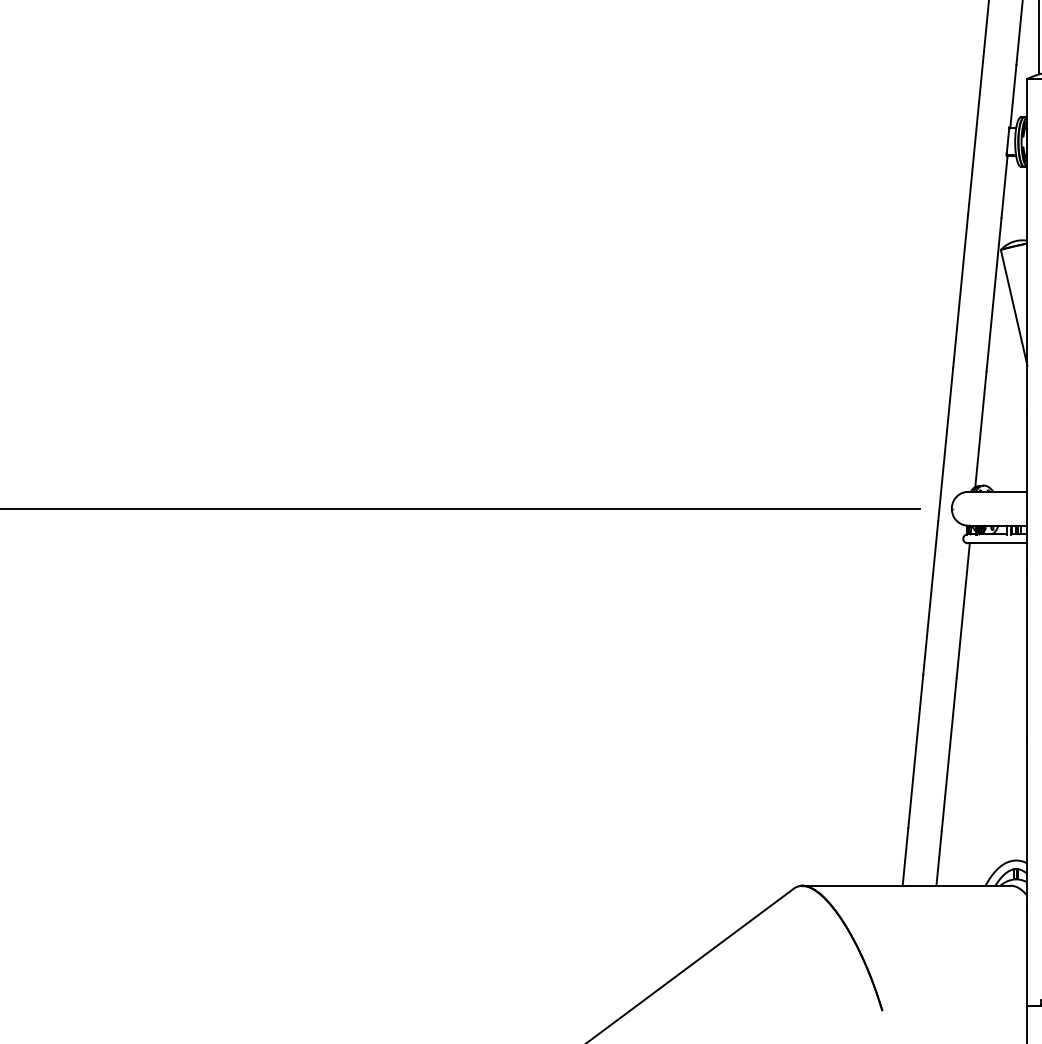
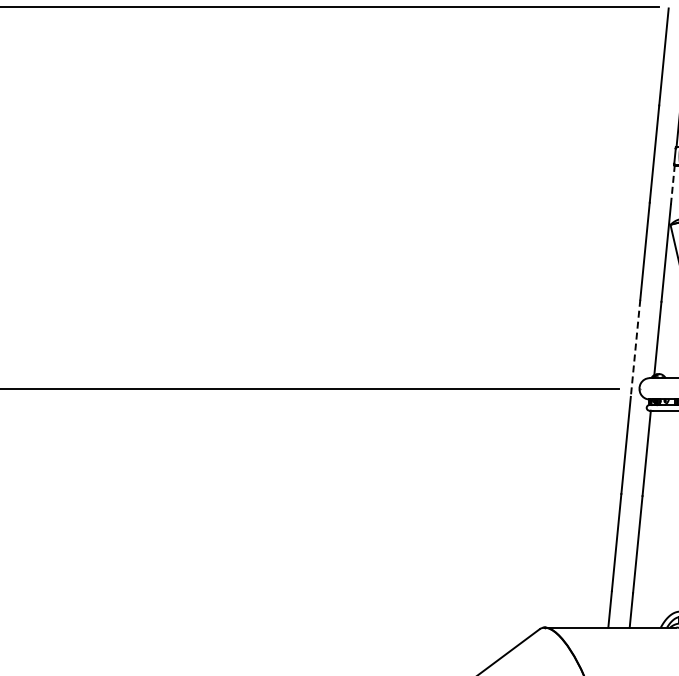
line: (1003, 187) -> (672, 185), solid -> dashed
line: (945, 445) -> (635, 348), solid -> dashed

